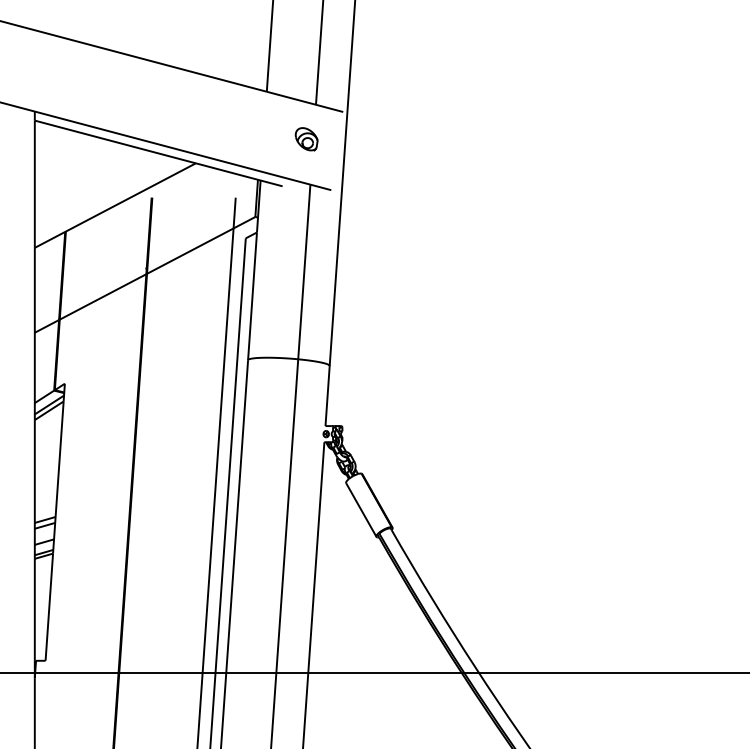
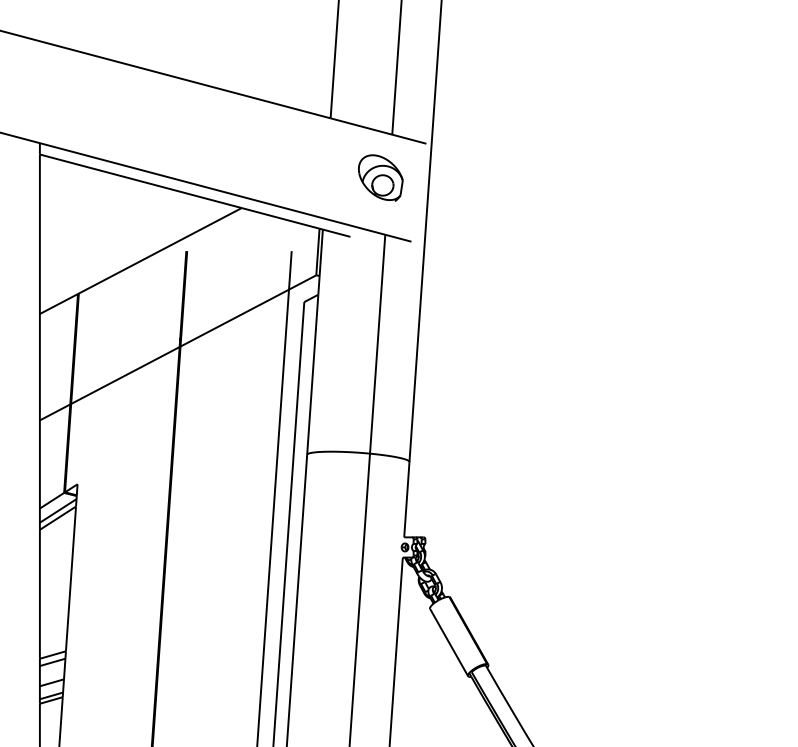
part: (306, 139) -> (380, 178), size x1.6

